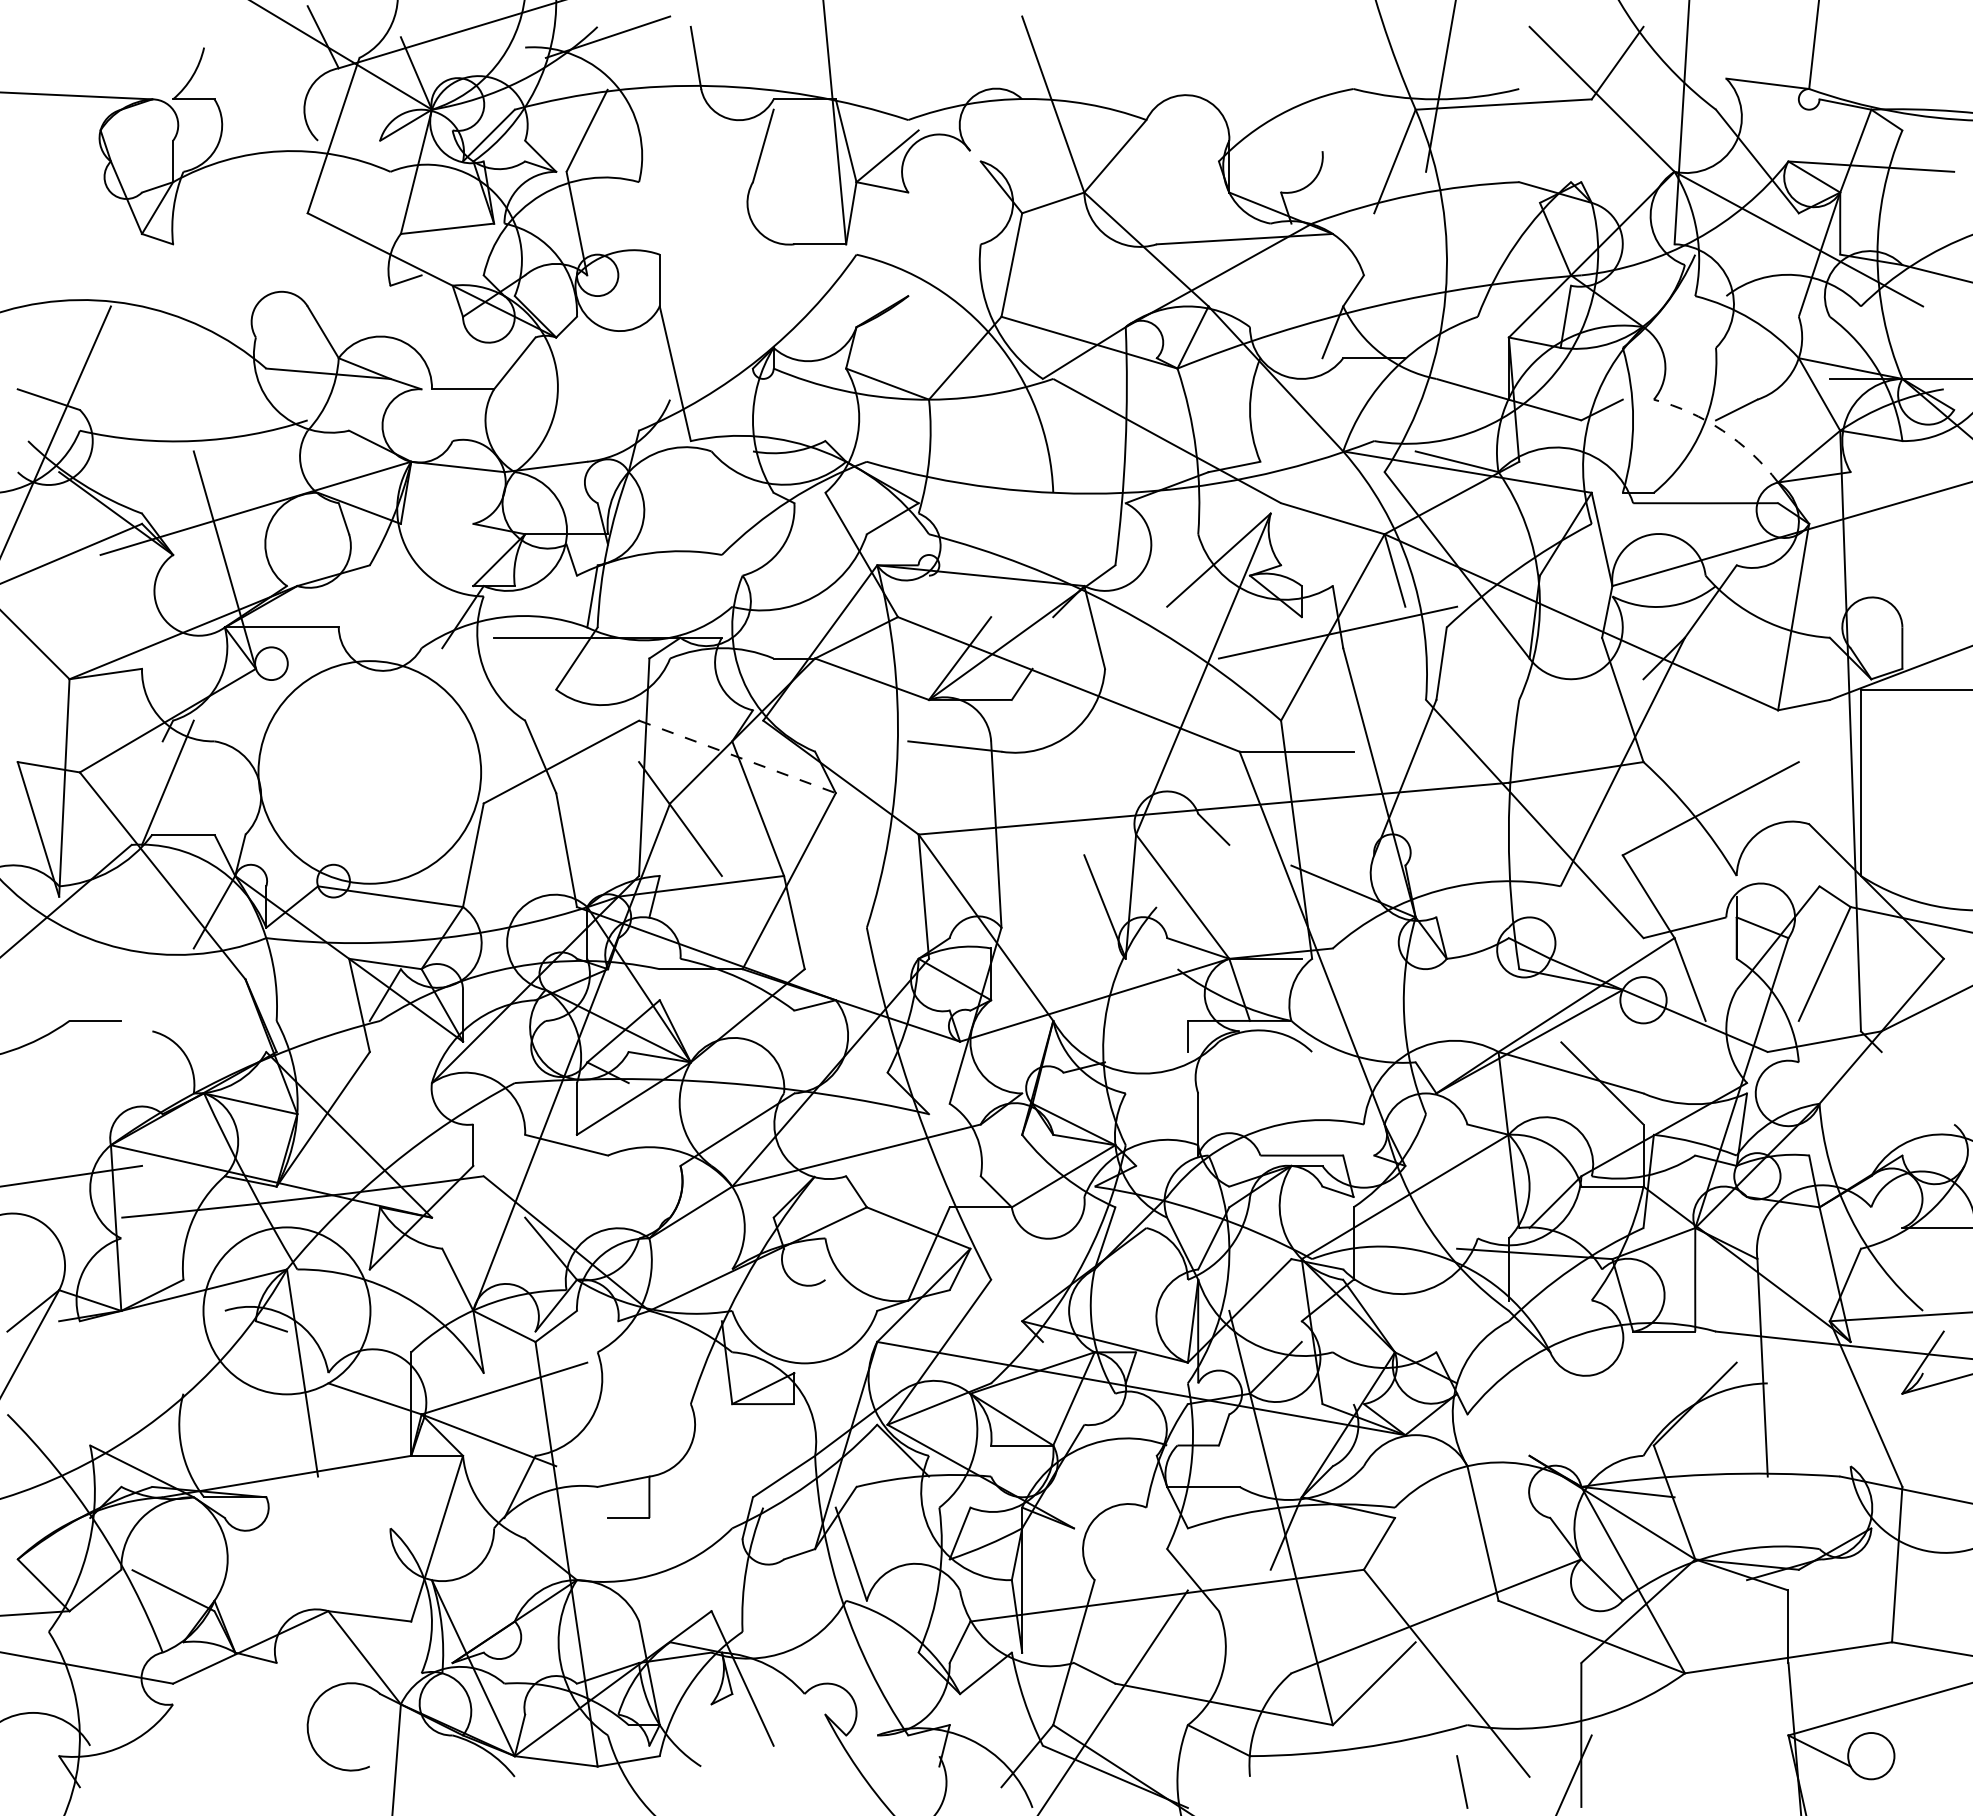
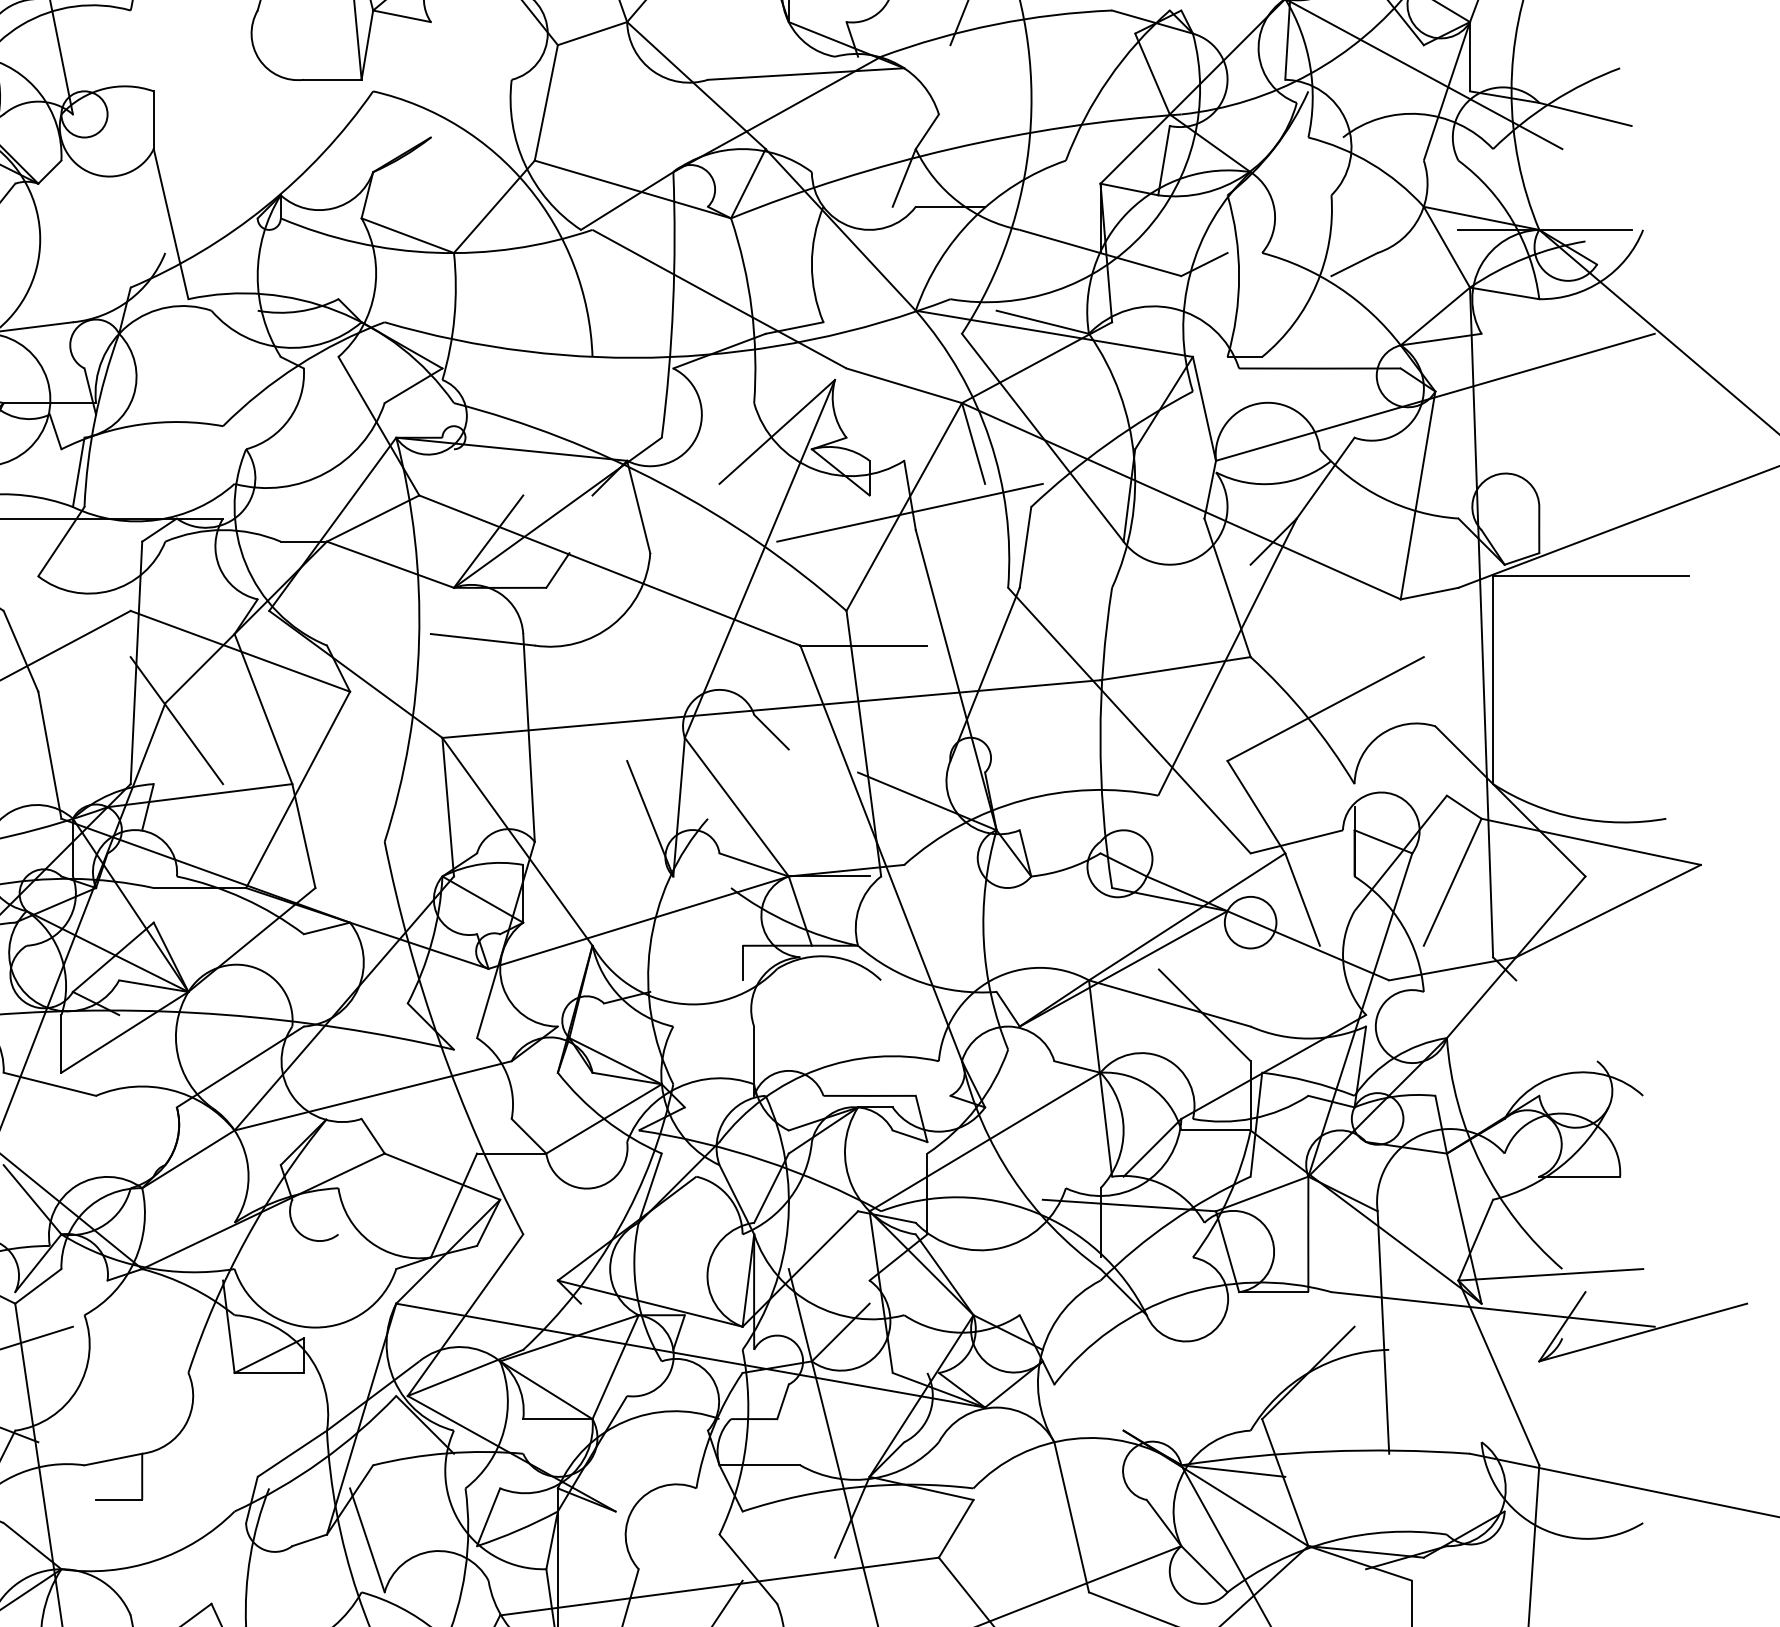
arc: (1722, 430) -> (1338, 287), dashed -> solid
line: (737, 756) -> (240, 650), dashed -> solid

